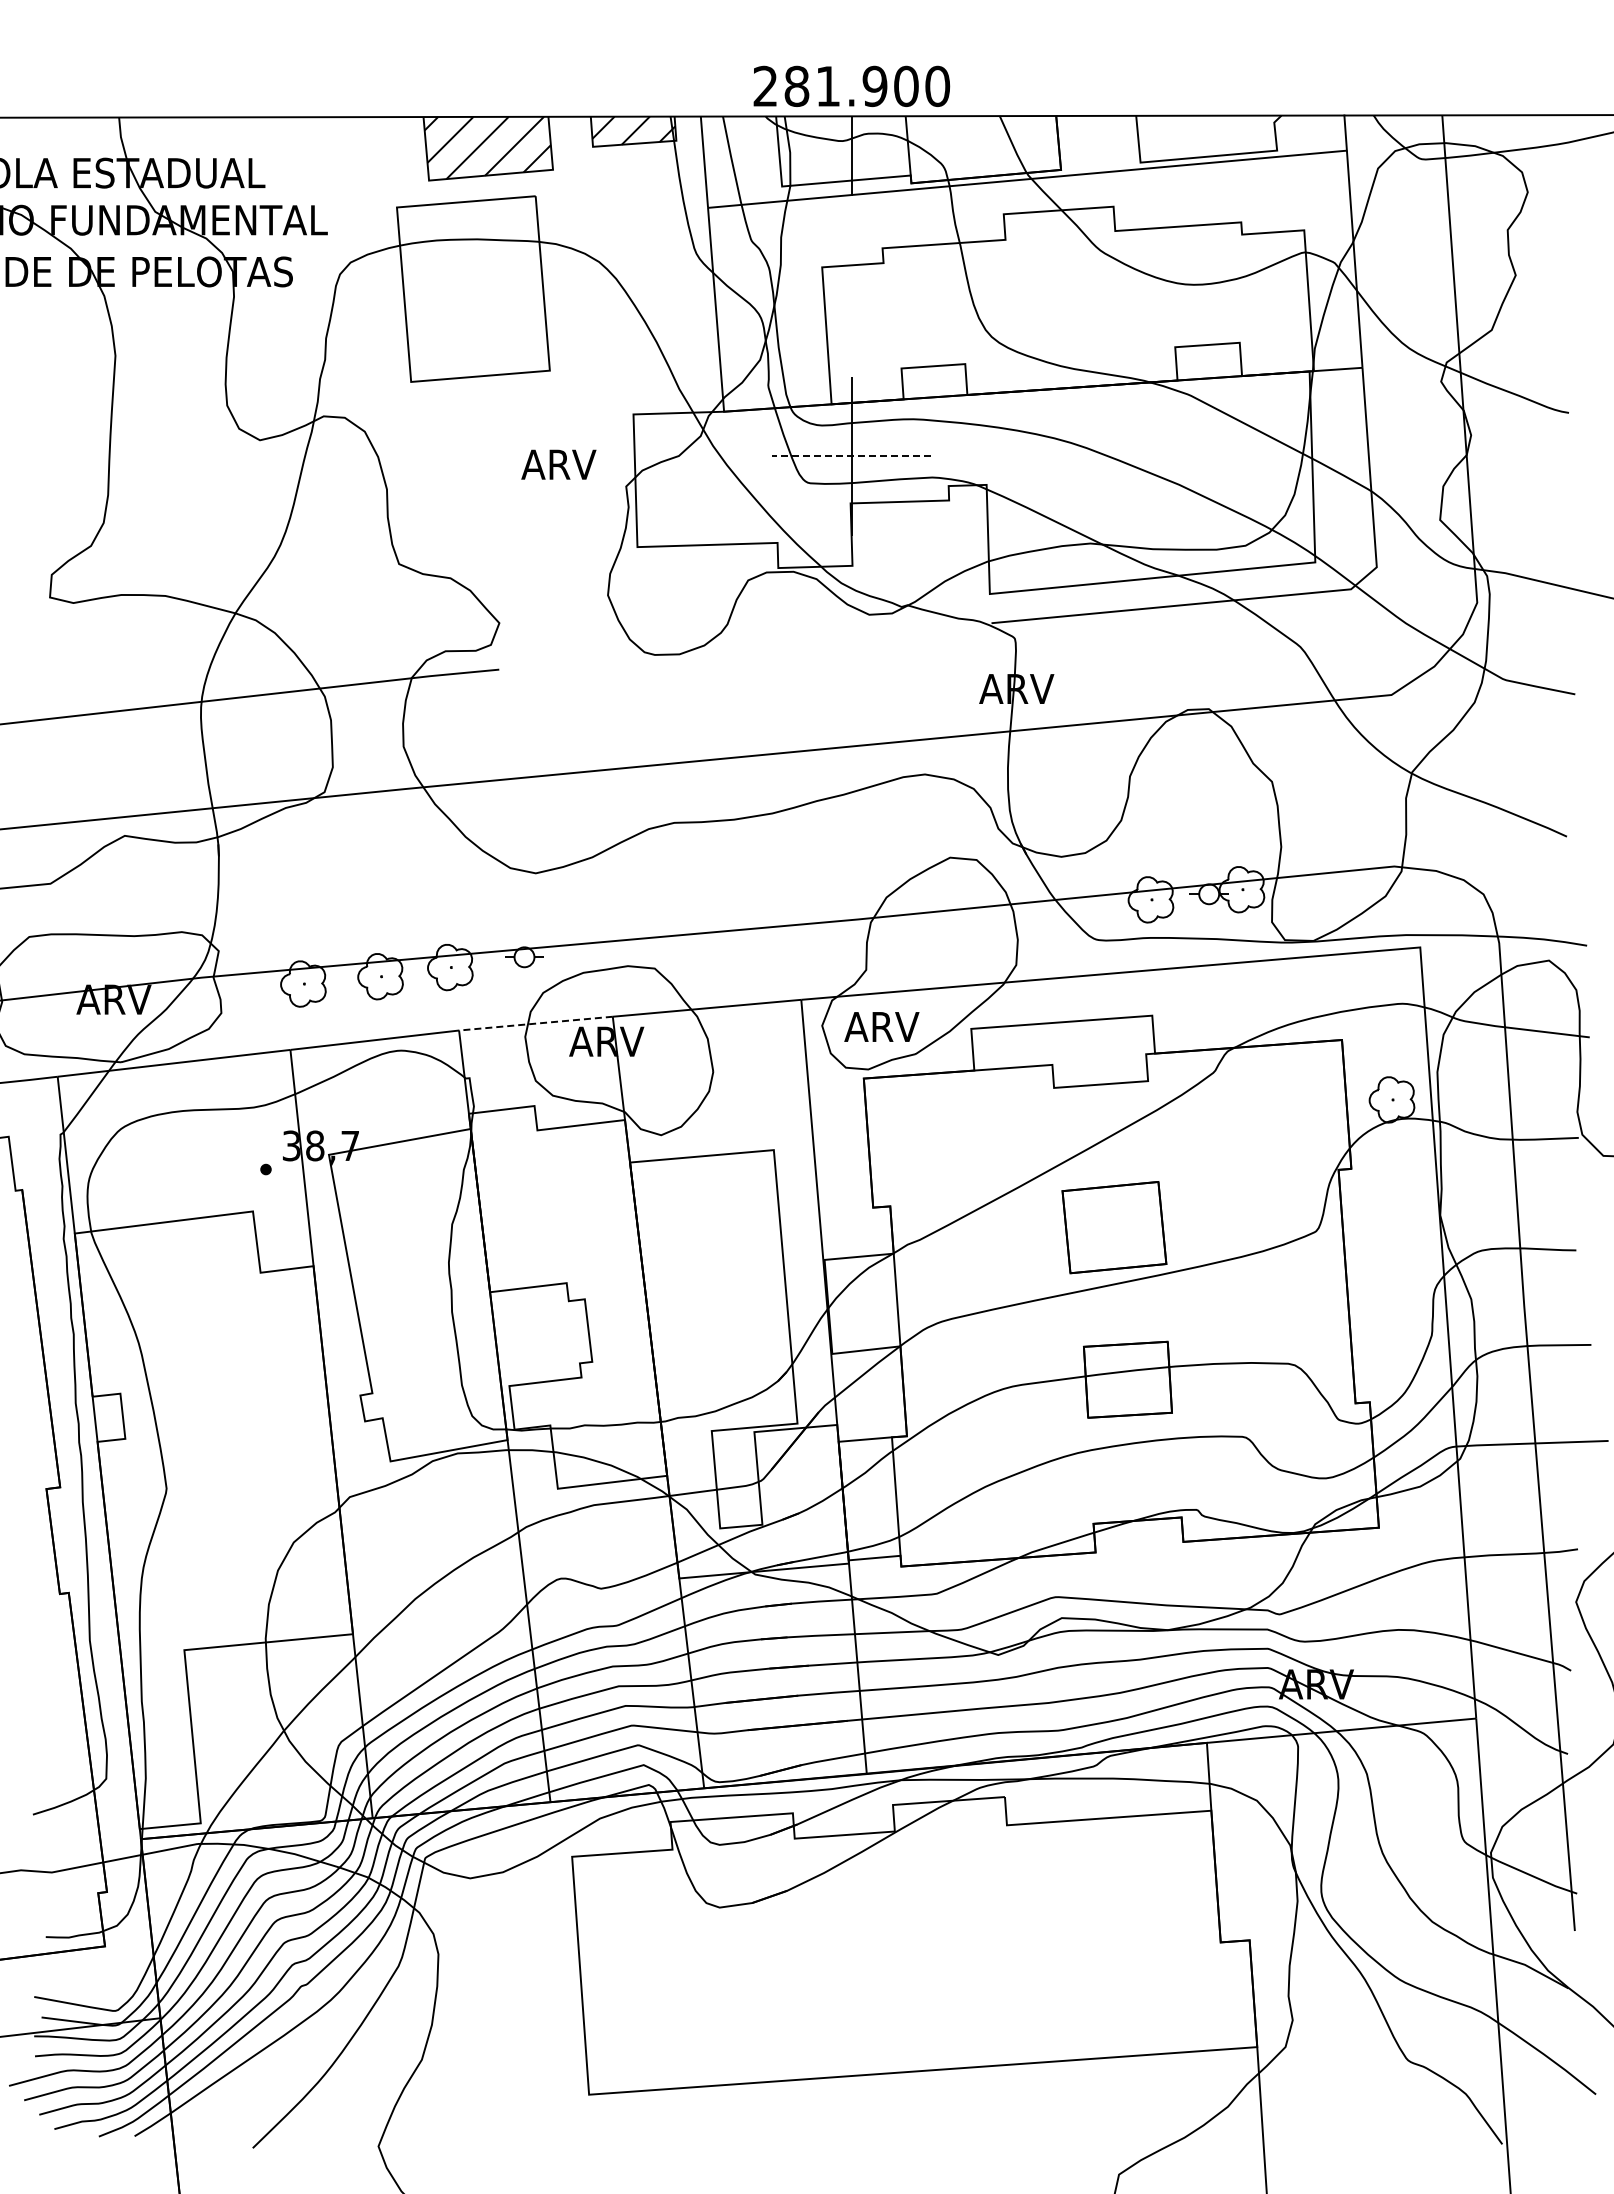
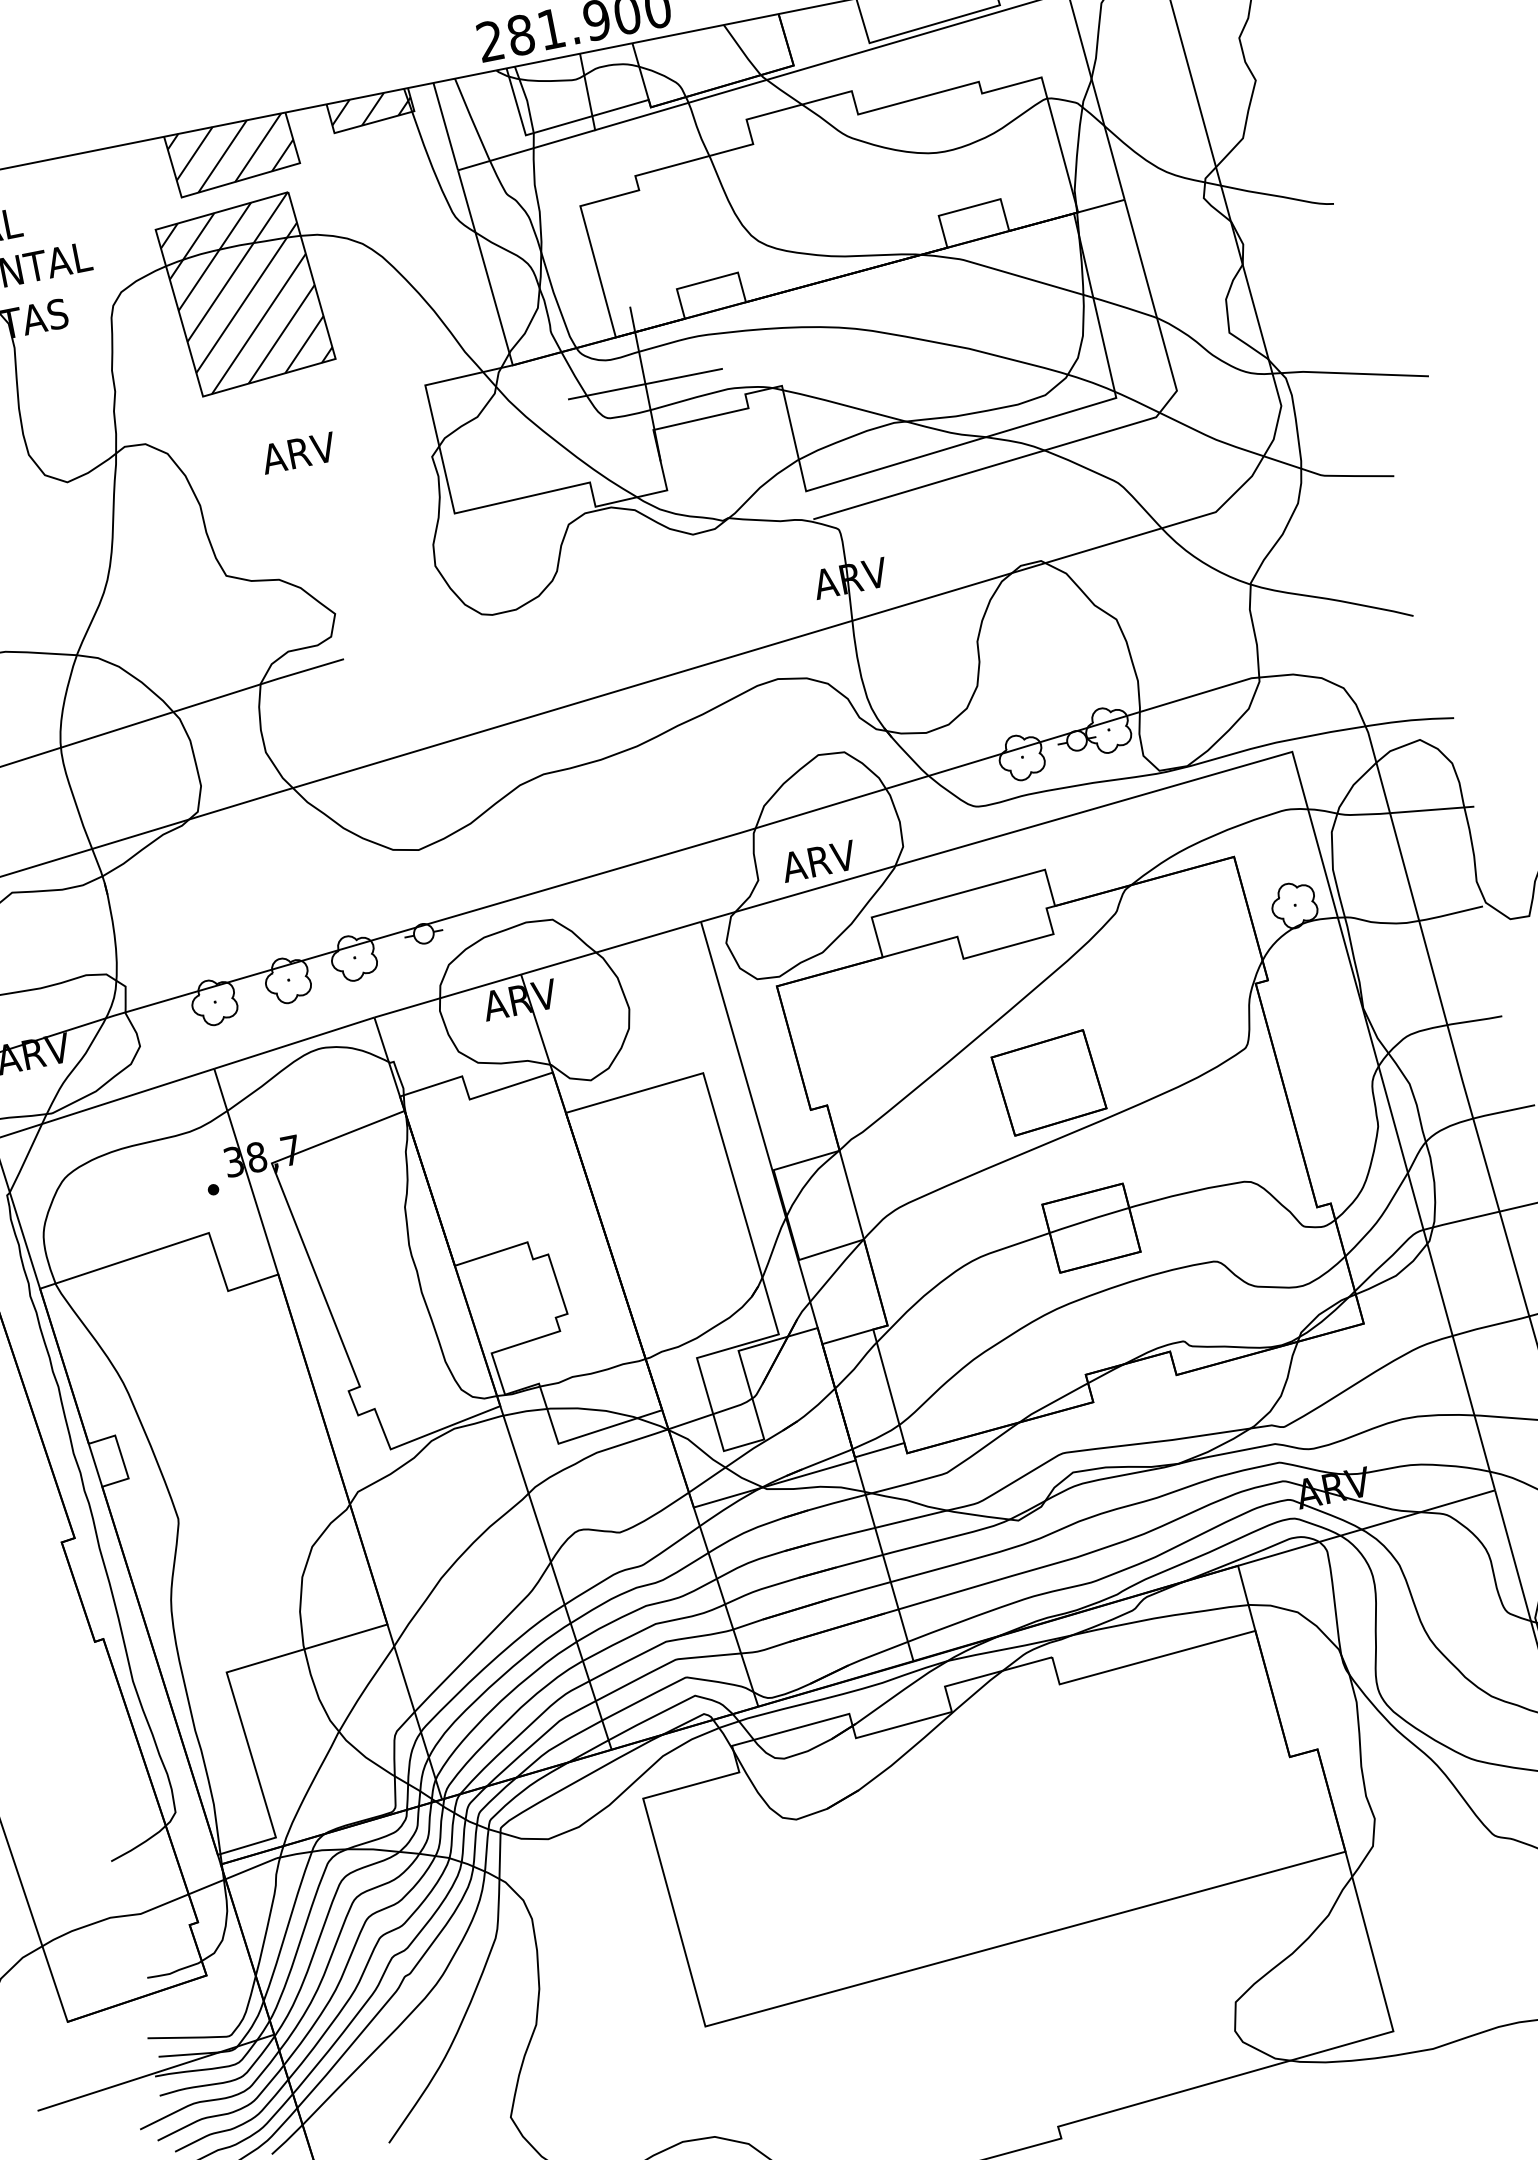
hatch: (473, 288) -> (245, 293), added
line: (851, 456) -> (645, 384), dashed -> solid
text: (558, 464) -> (298, 452), moved
line: (535, 1023) -> (447, 996), dashed -> solid
text: (881, 1026) -> (818, 860), moved

